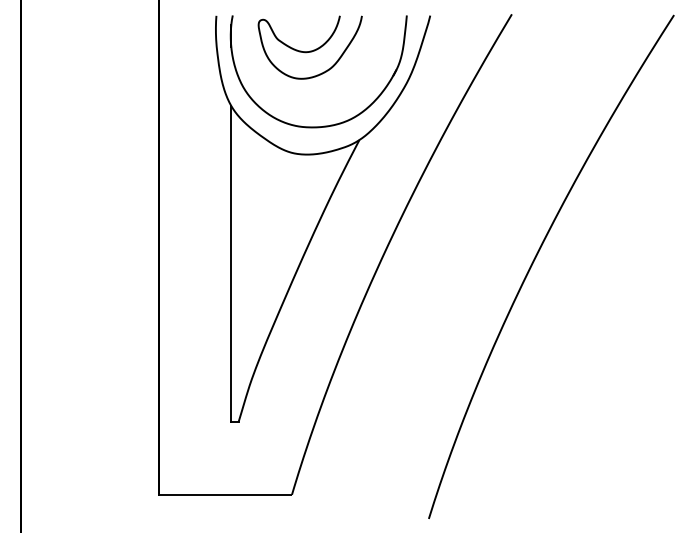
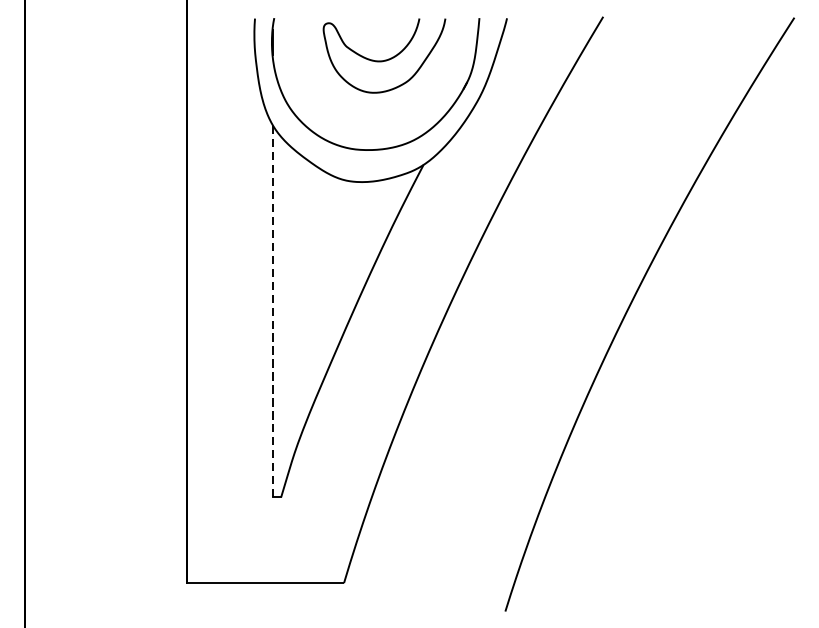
curve: (310, 50) -> (384, 59), moved
line: (231, 263) -> (272, 310), solid -> dashed

